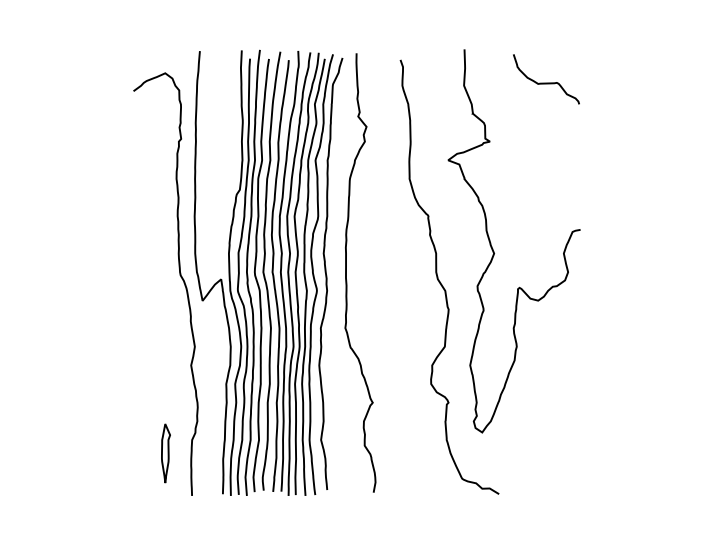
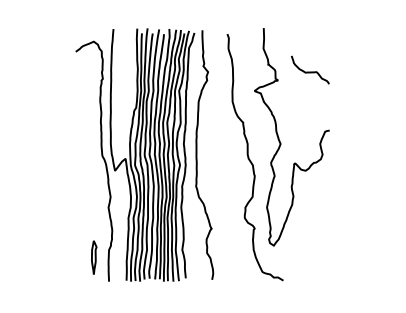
curve: (546, 81) -> (310, 71), moved

